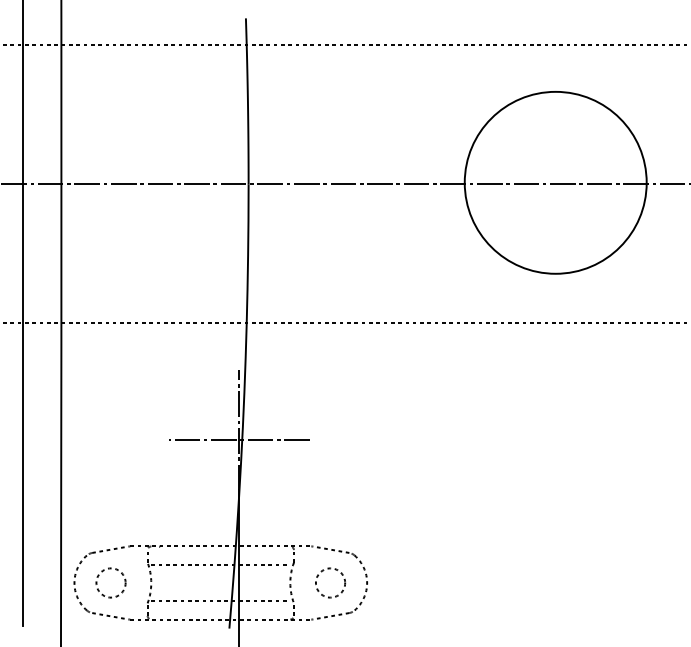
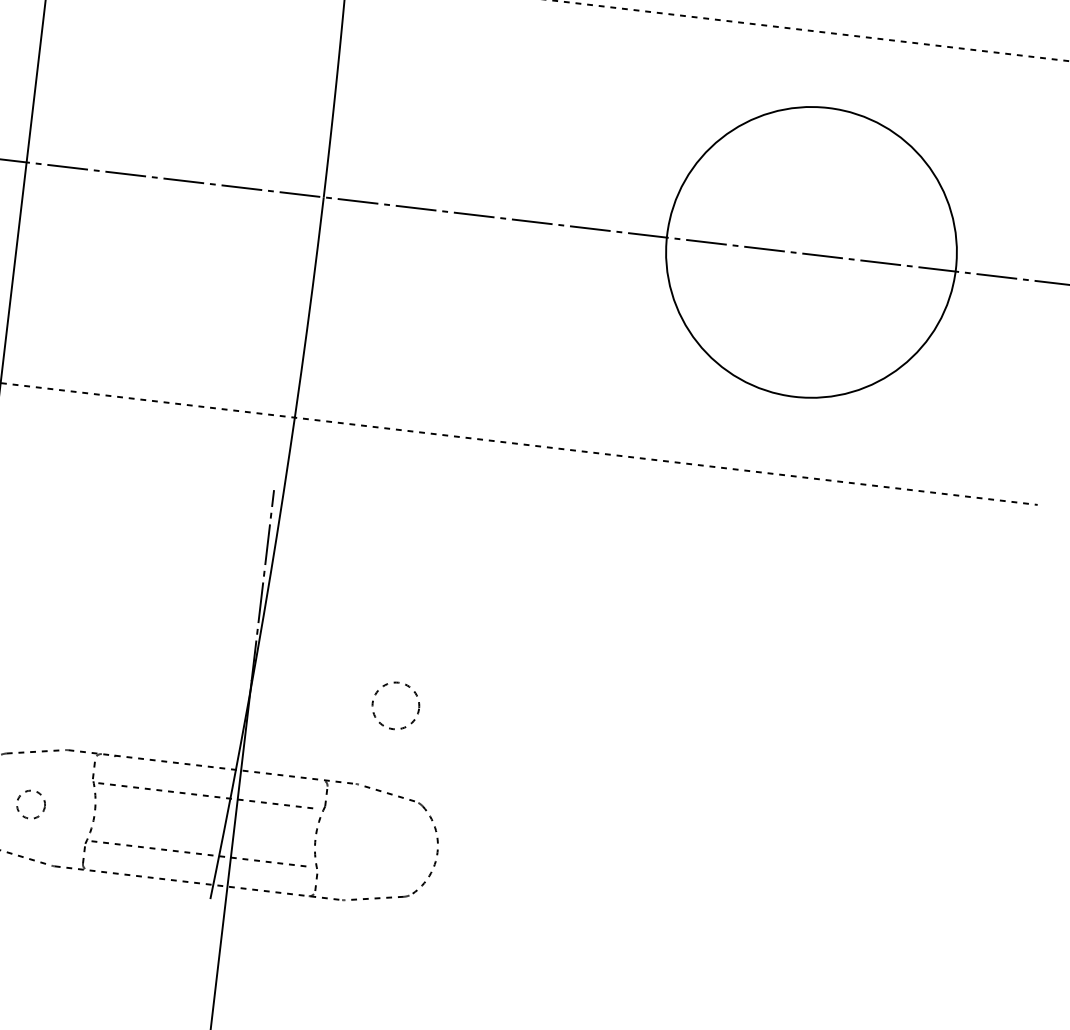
line: (238, 440) -> (259, 602), removed
circle: (110, 582) -> (30, 803), size x0.6
circle: (330, 582) -> (395, 705), moved

